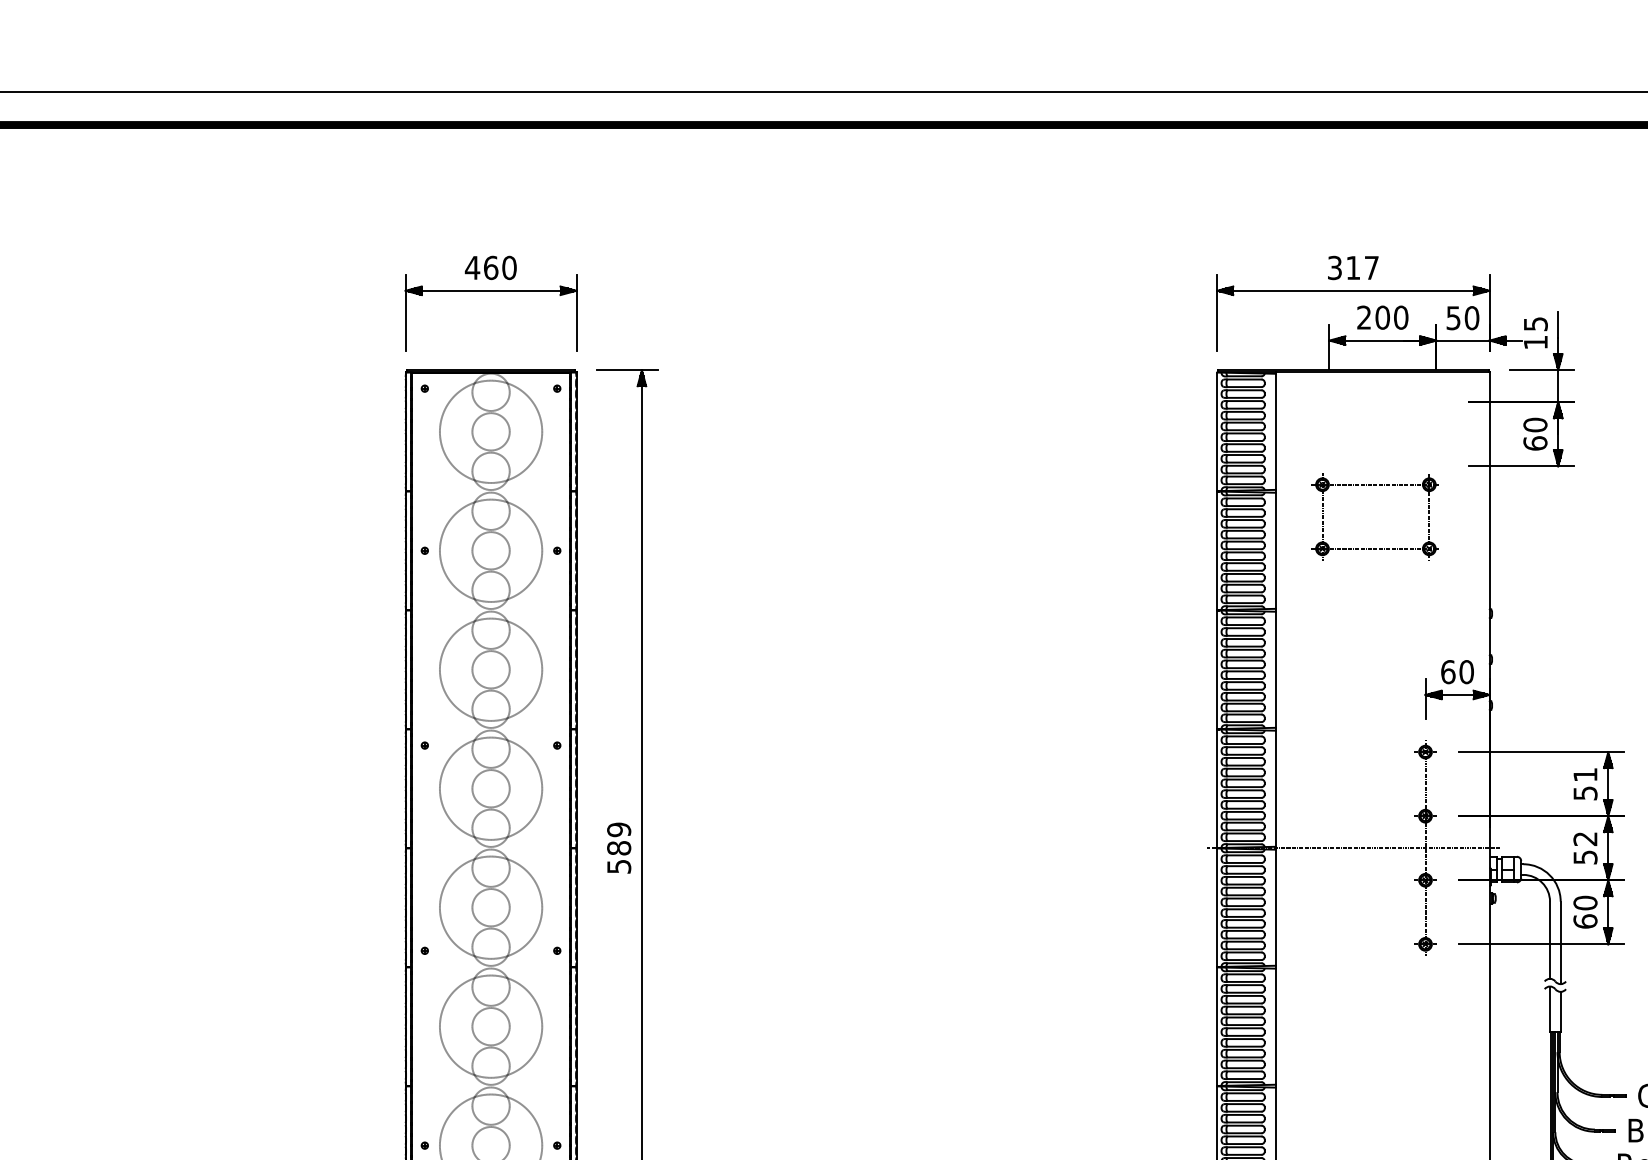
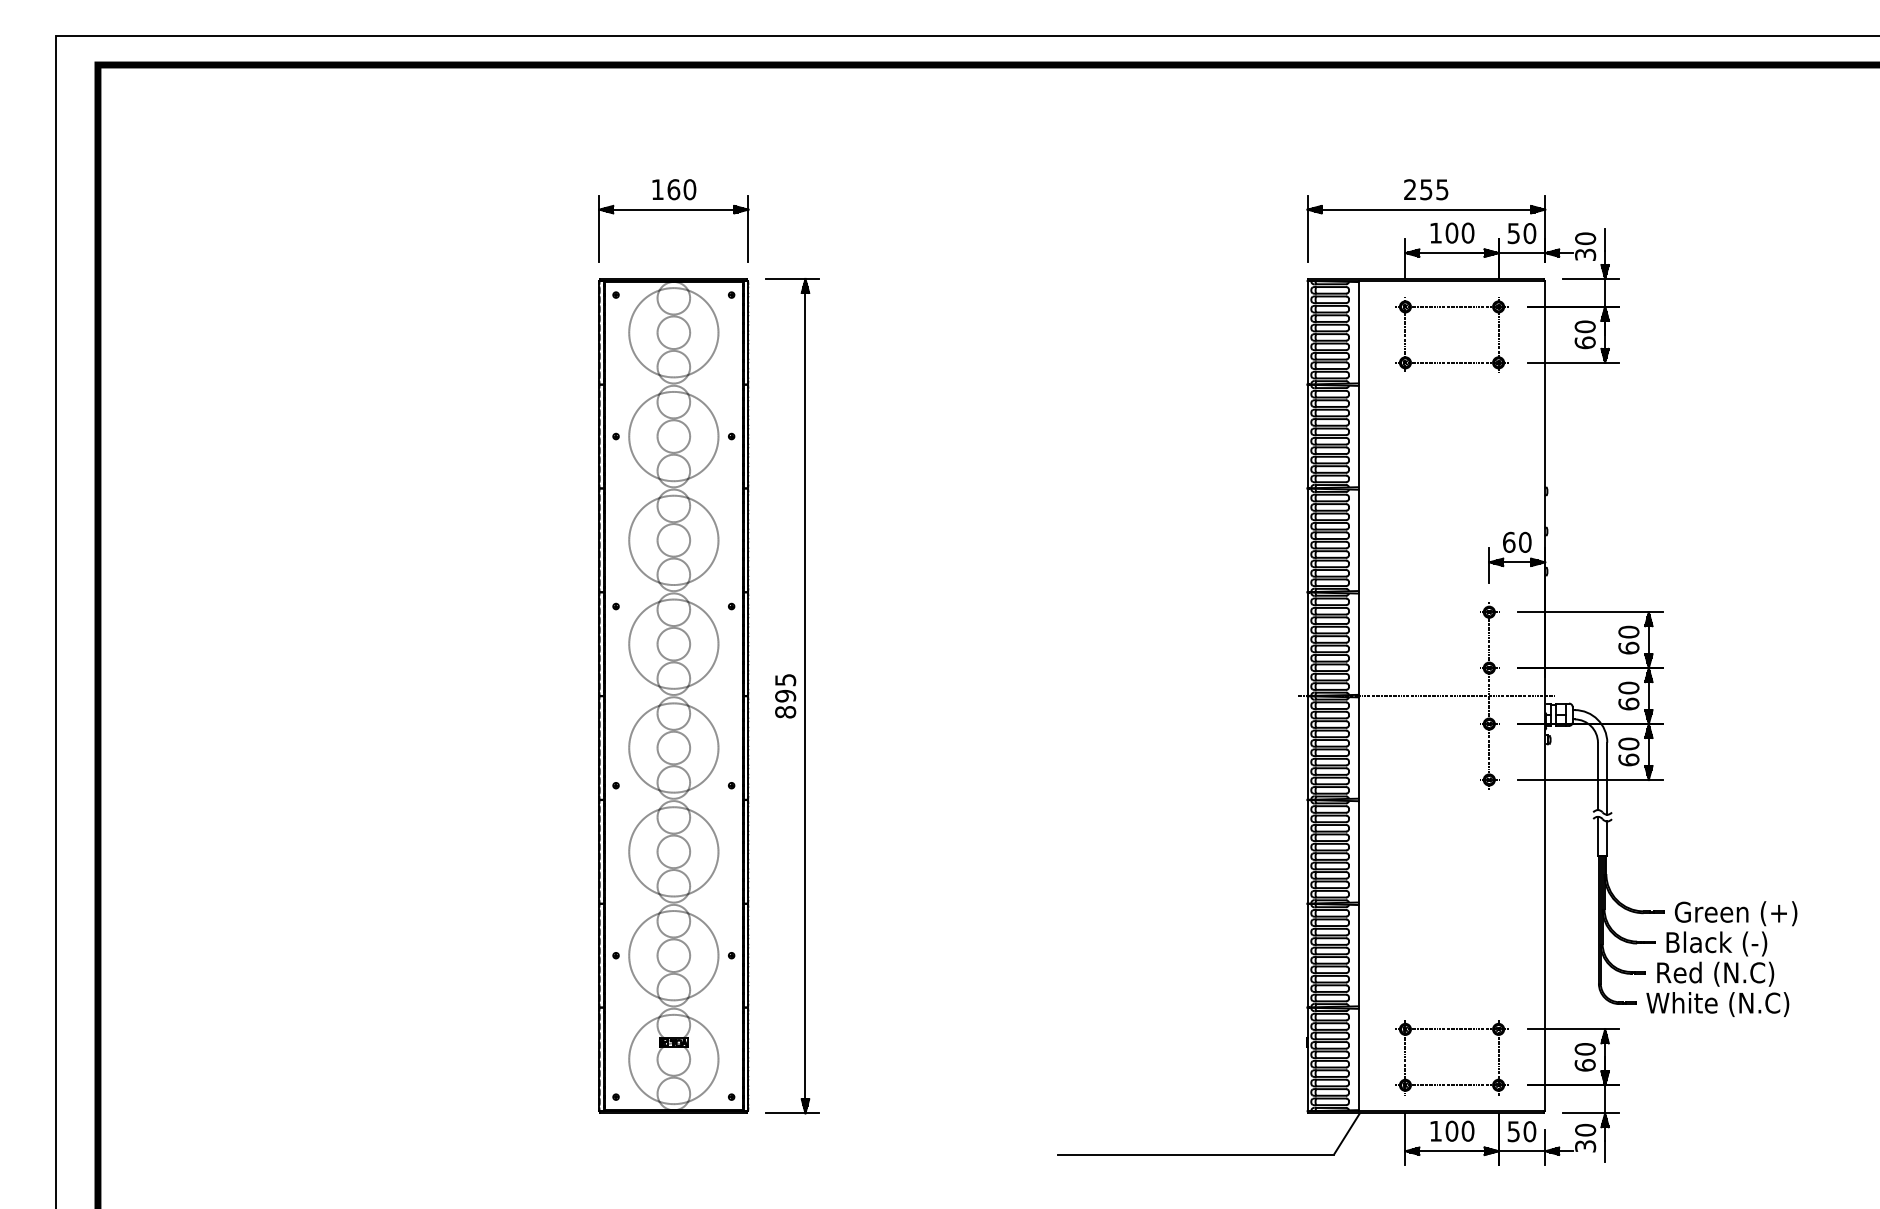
text: (472, 267) -> (657, 189), 460 -> 160
text: (1353, 267) -> (1426, 189), 317 -> 255
text: (1363, 316) -> (1435, 232), 200 -> 100
text: (1535, 333) -> (1585, 246), 15 -> 30
part: (1375, 485) -> (1451, 307), moved
text: (1585, 783) -> (1628, 639), 51 -> 60
text: (619, 847) -> (785, 695), 589 -> 895
text: (1585, 847) -> (1628, 695), 52 -> 60

